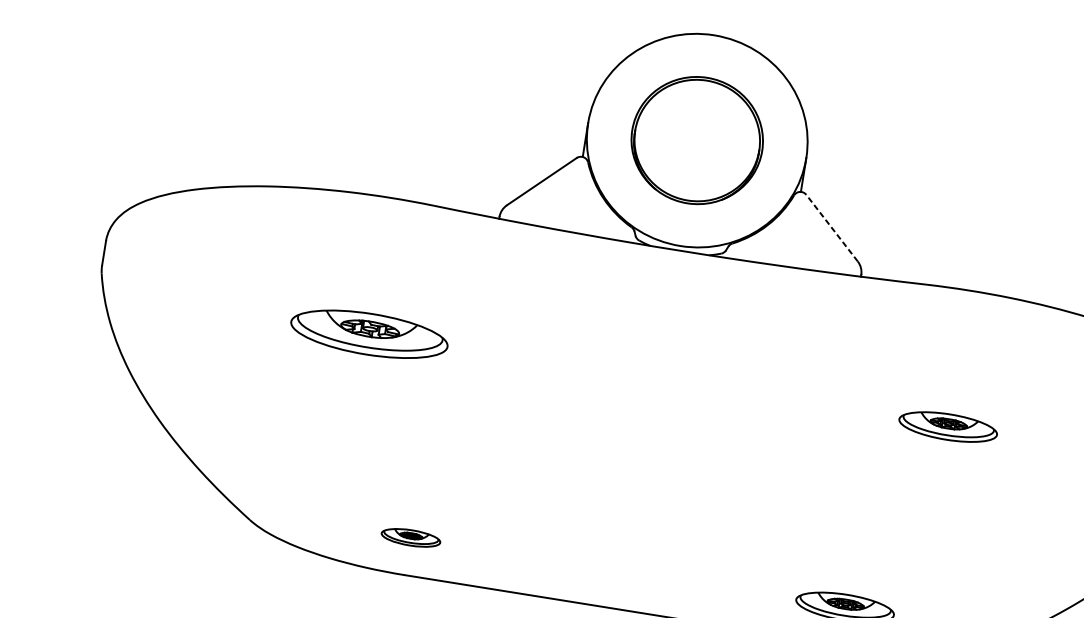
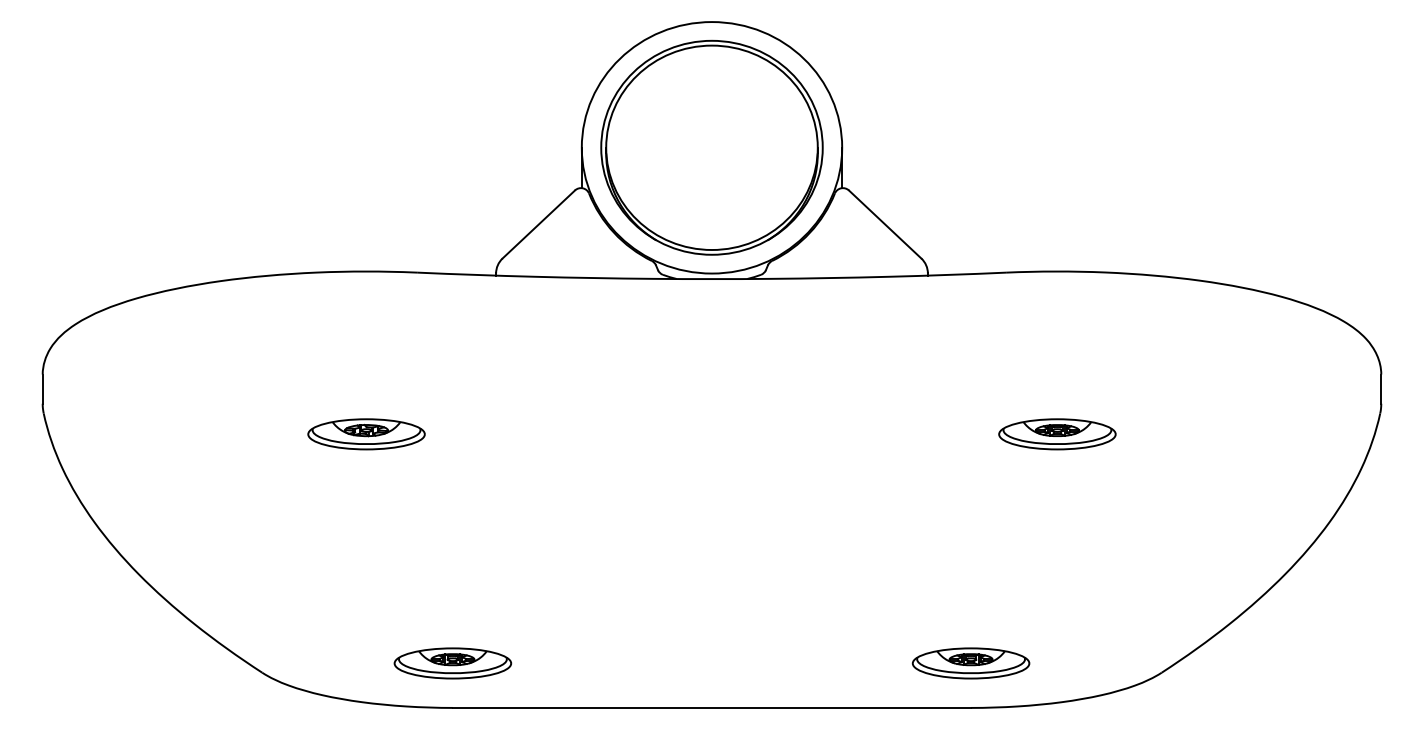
part: (696, 140) -> (711, 147), size x1.43
line: (832, 228) -> (885, 224), dashed -> solid
part: (369, 334) -> (366, 434), size x0.62
part: (410, 537) -> (452, 663), size x1.67

